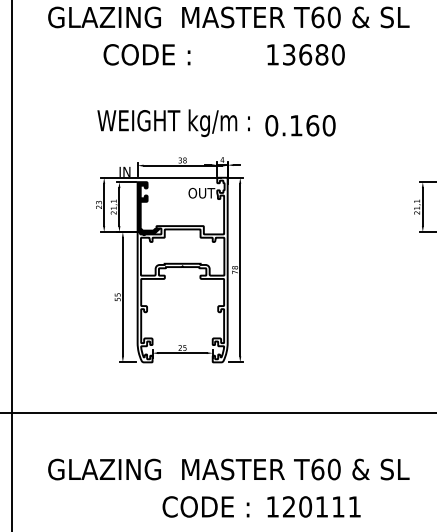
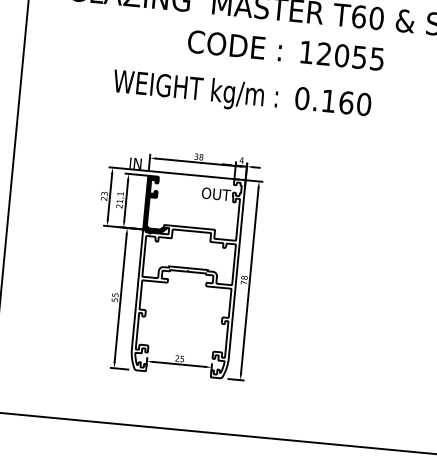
text: (146, 54) -> (234, 45), moved
text: (313, 54) -> (350, 56), 13680 -> 12055
text: (173, 123) -> (195, 91), moved
text: (300, 125) -> (333, 101), moved

